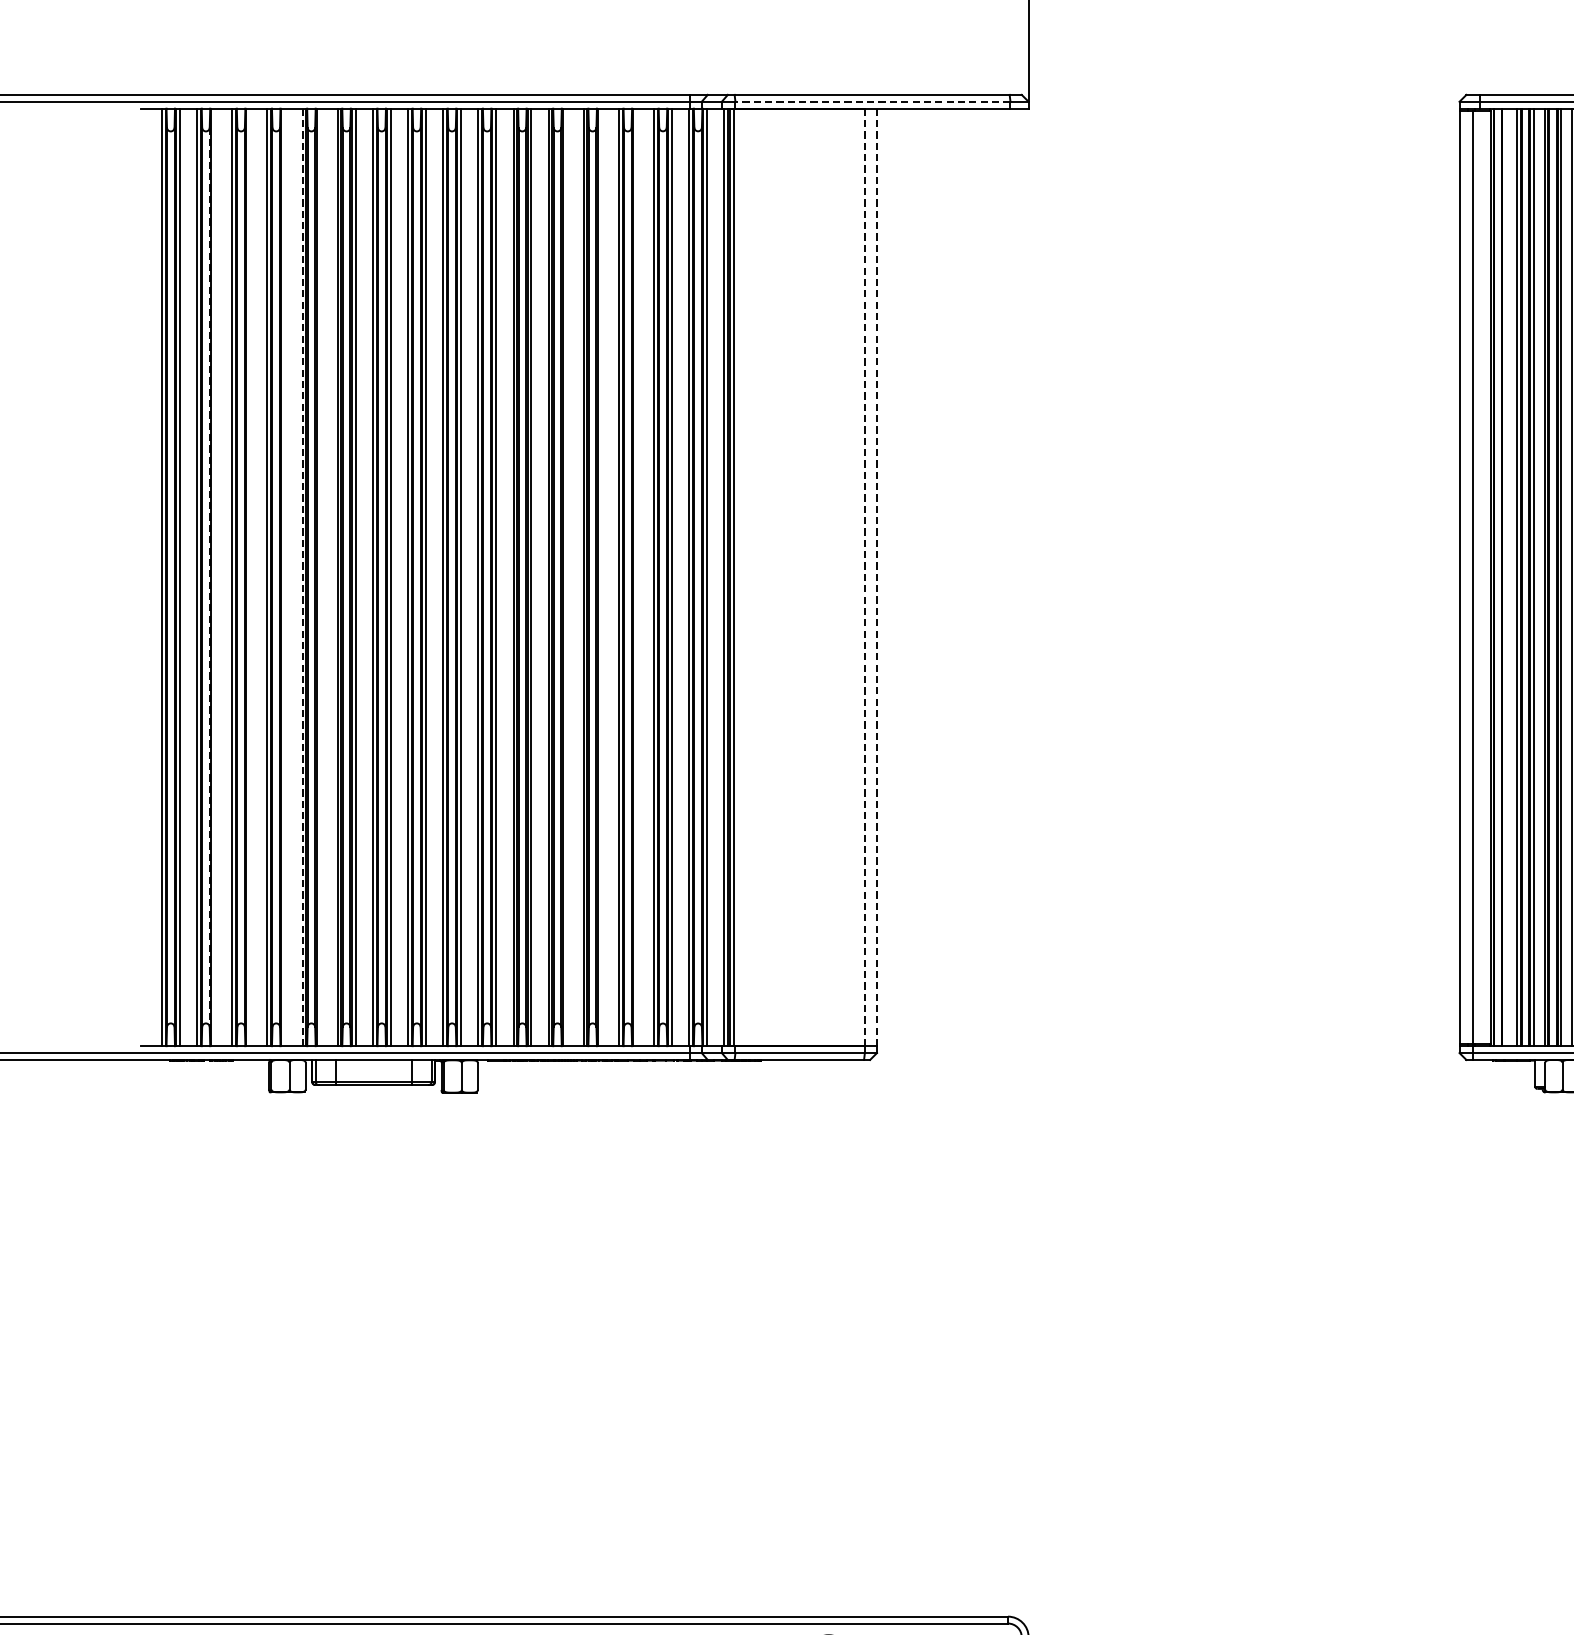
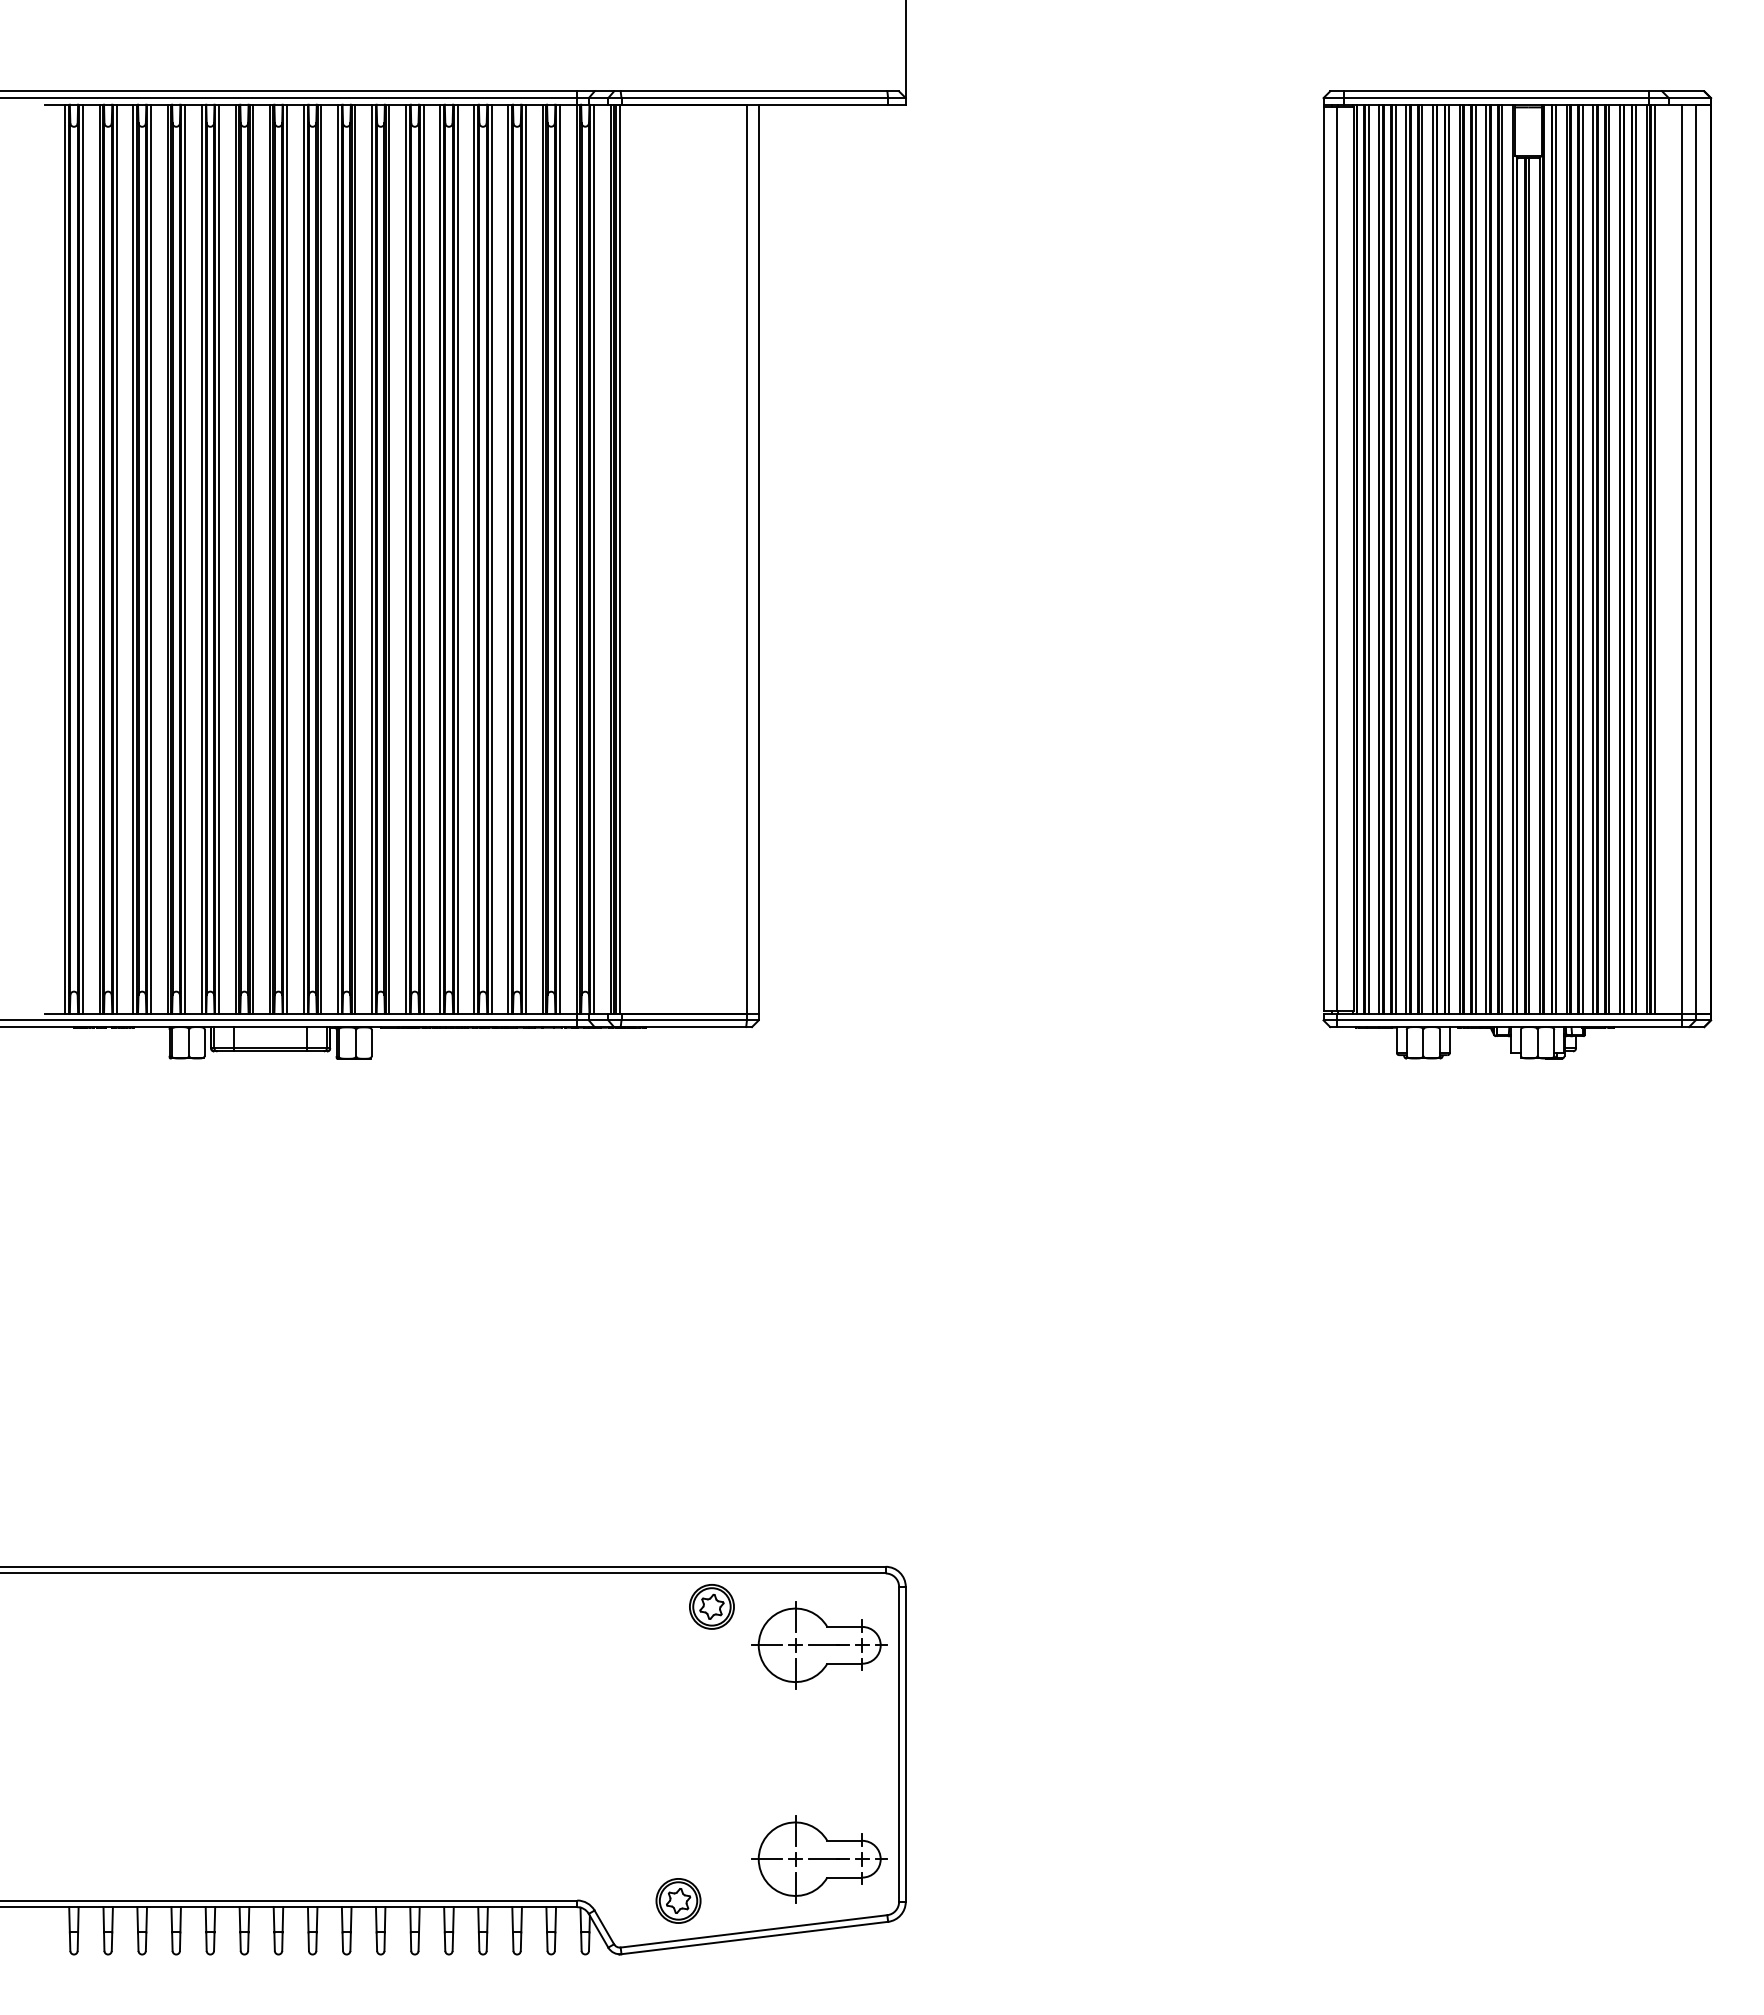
line: (872, 102) -> (754, 98), dashed -> solid
line: (214, 576) -> (116, 558), added
line: (249, 576) -> (150, 558), added
line: (284, 576) -> (184, 558), added
line: (302, 576) -> (201, 558), dashed -> solid
line: (320, 576) -> (219, 558), added
line: (566, 576) -> (457, 558), added
line: (601, 576) -> (491, 558), added
line: (636, 576) -> (525, 558), added
line: (876, 576) -> (758, 558), dashed -> solid
line: (1505, 576) -> (1368, 558), added
line: (209, 577) -> (111, 559), dashed -> solid
line: (864, 577) -> (746, 559), dashed -> solid

